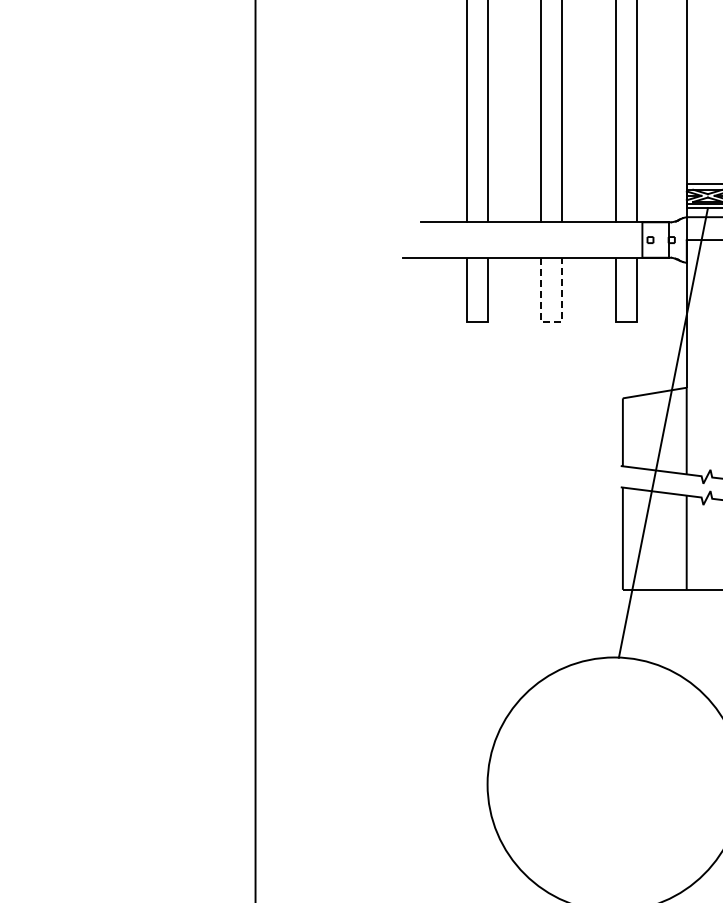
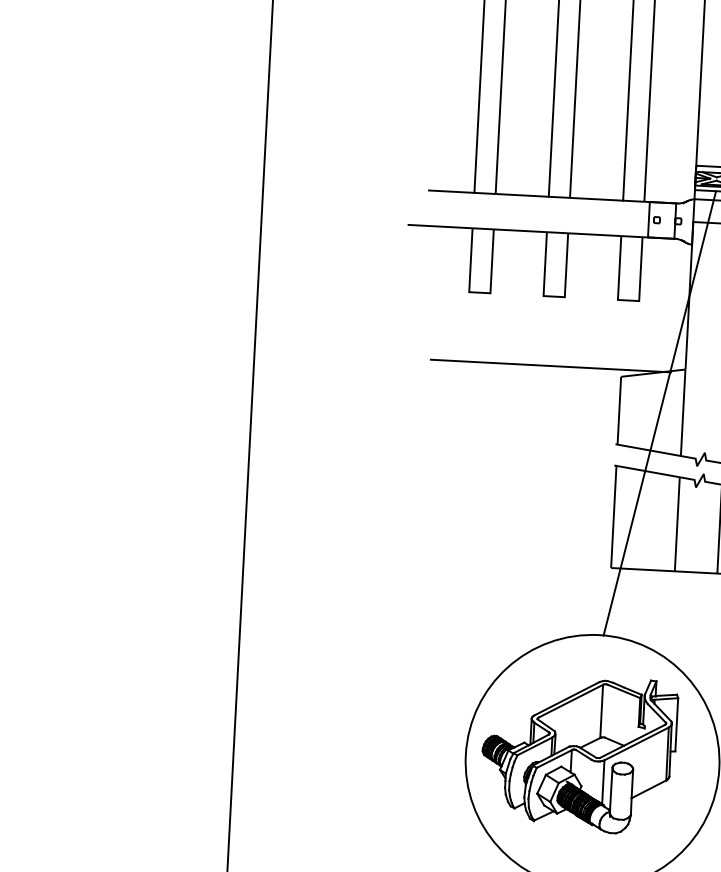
line: (551, 321) -> (553, 296), dashed -> solid
line: (551, 391) -> (550, 366), added
part: (600, 777) -> (578, 754), added

